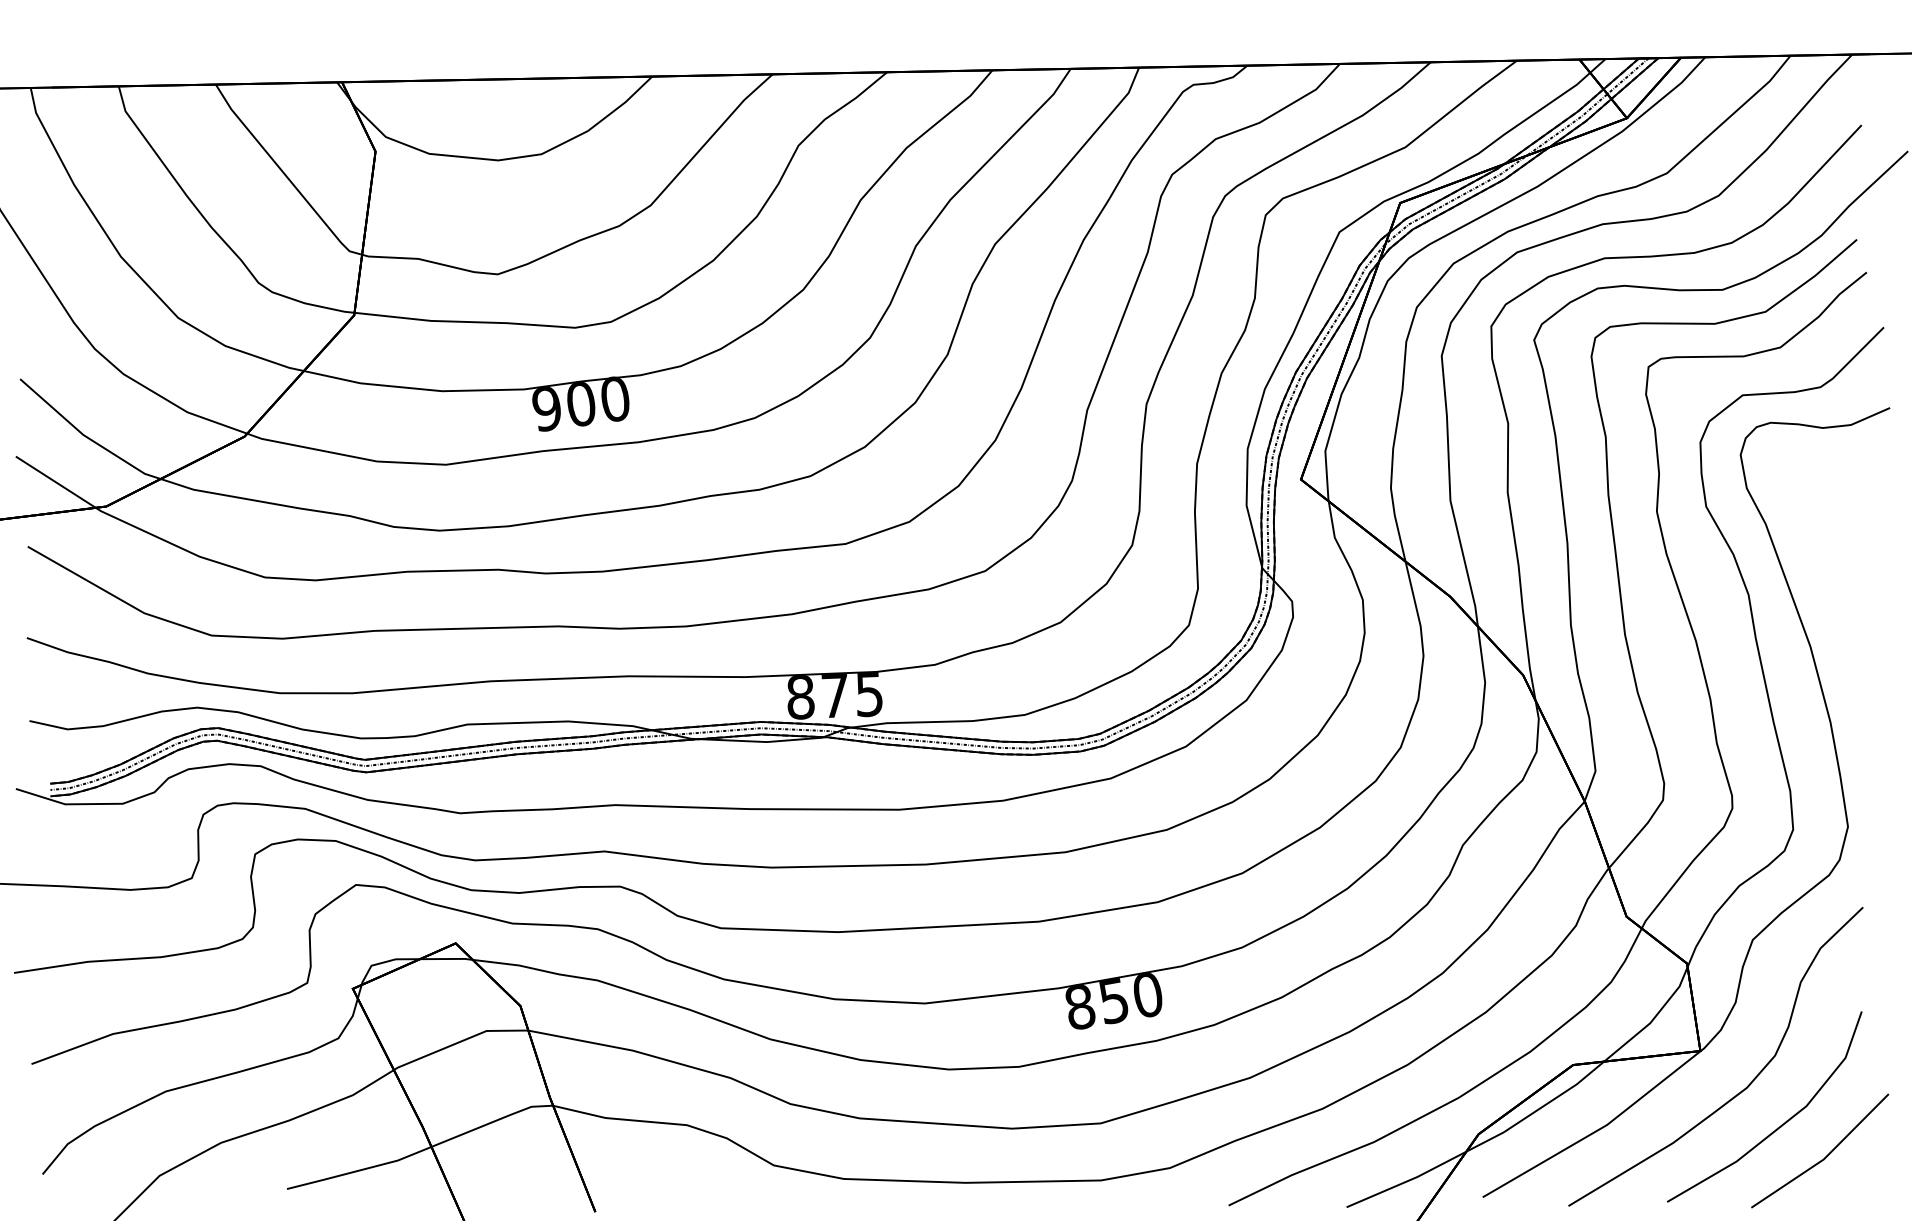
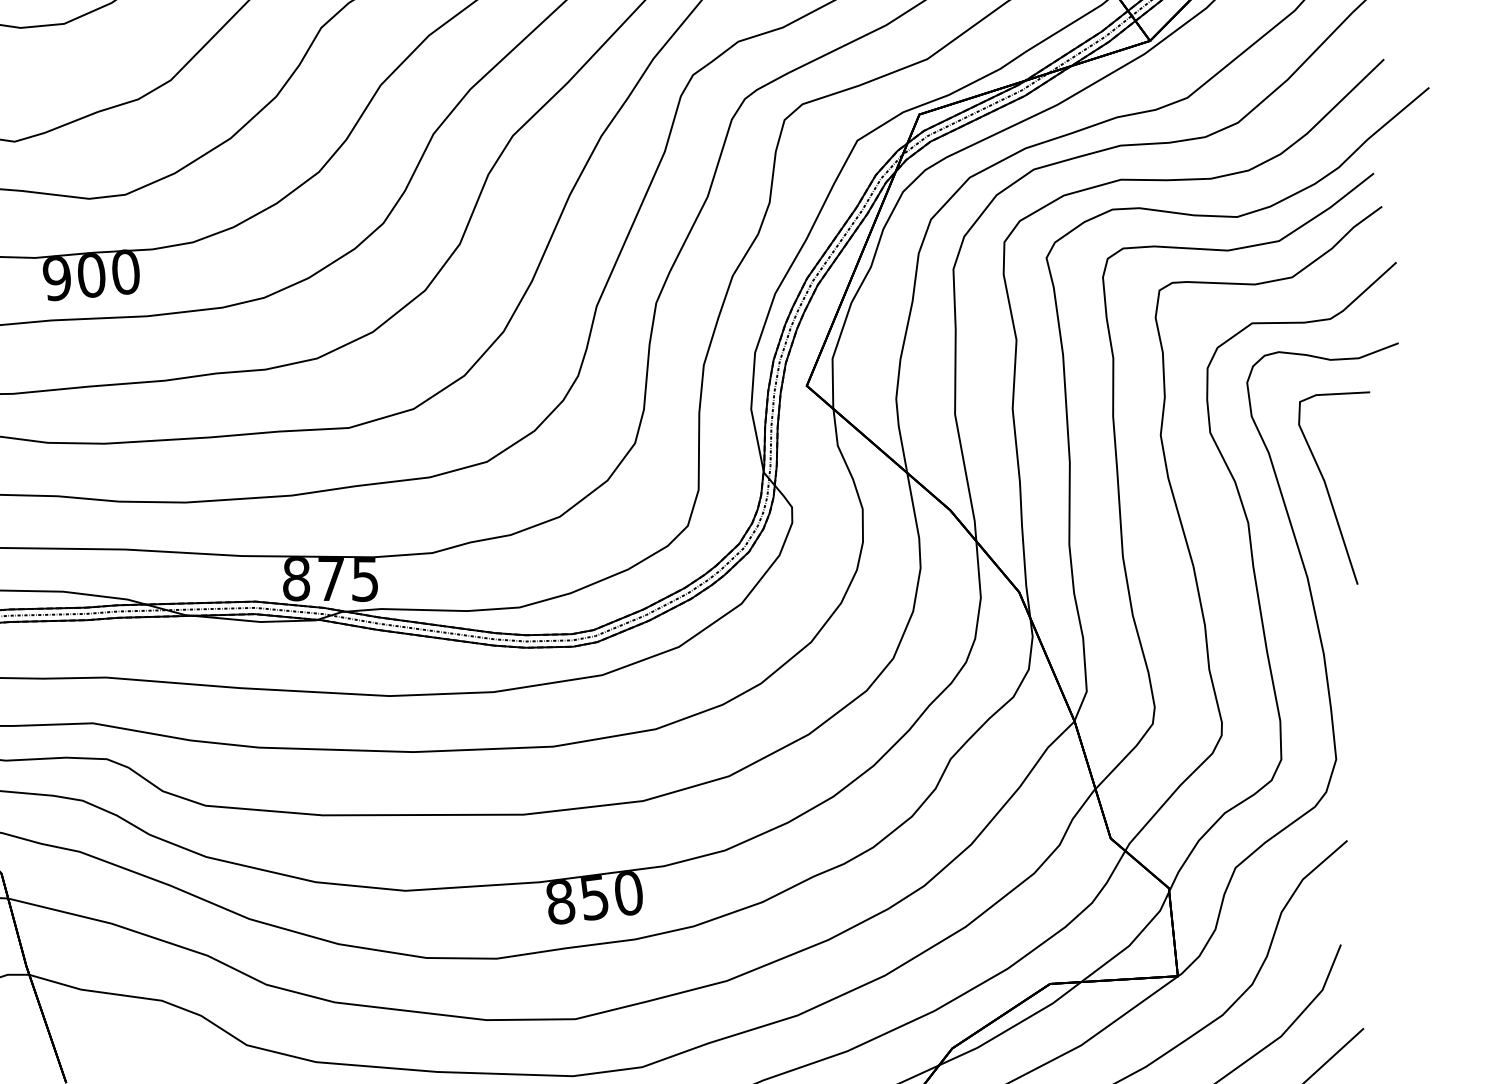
curve: (1826, 556) -> (1327, 488), added

